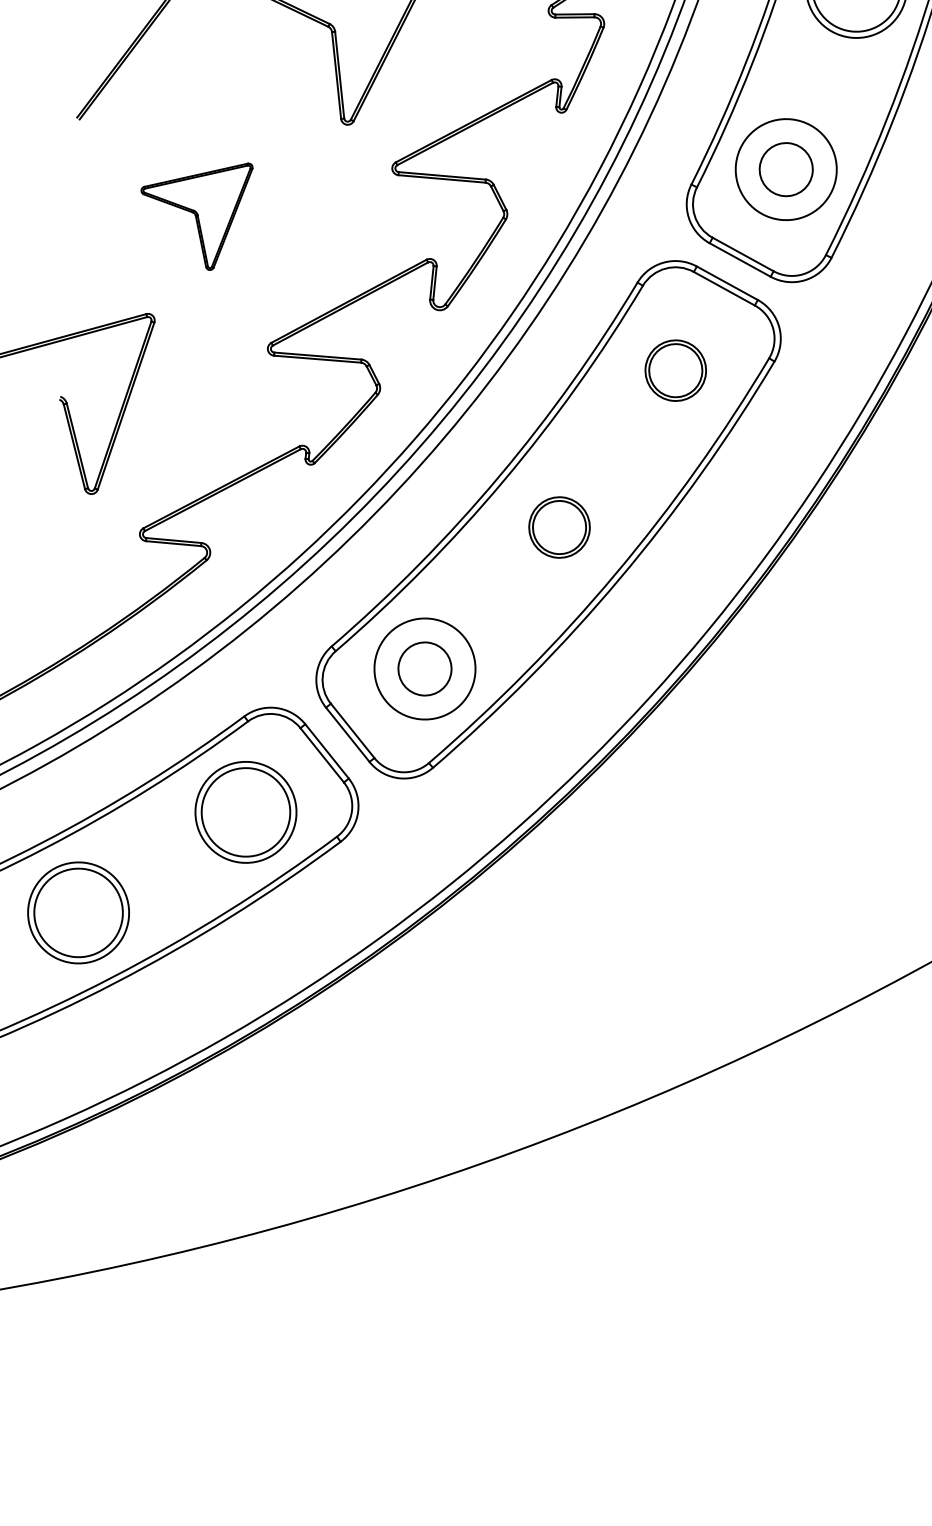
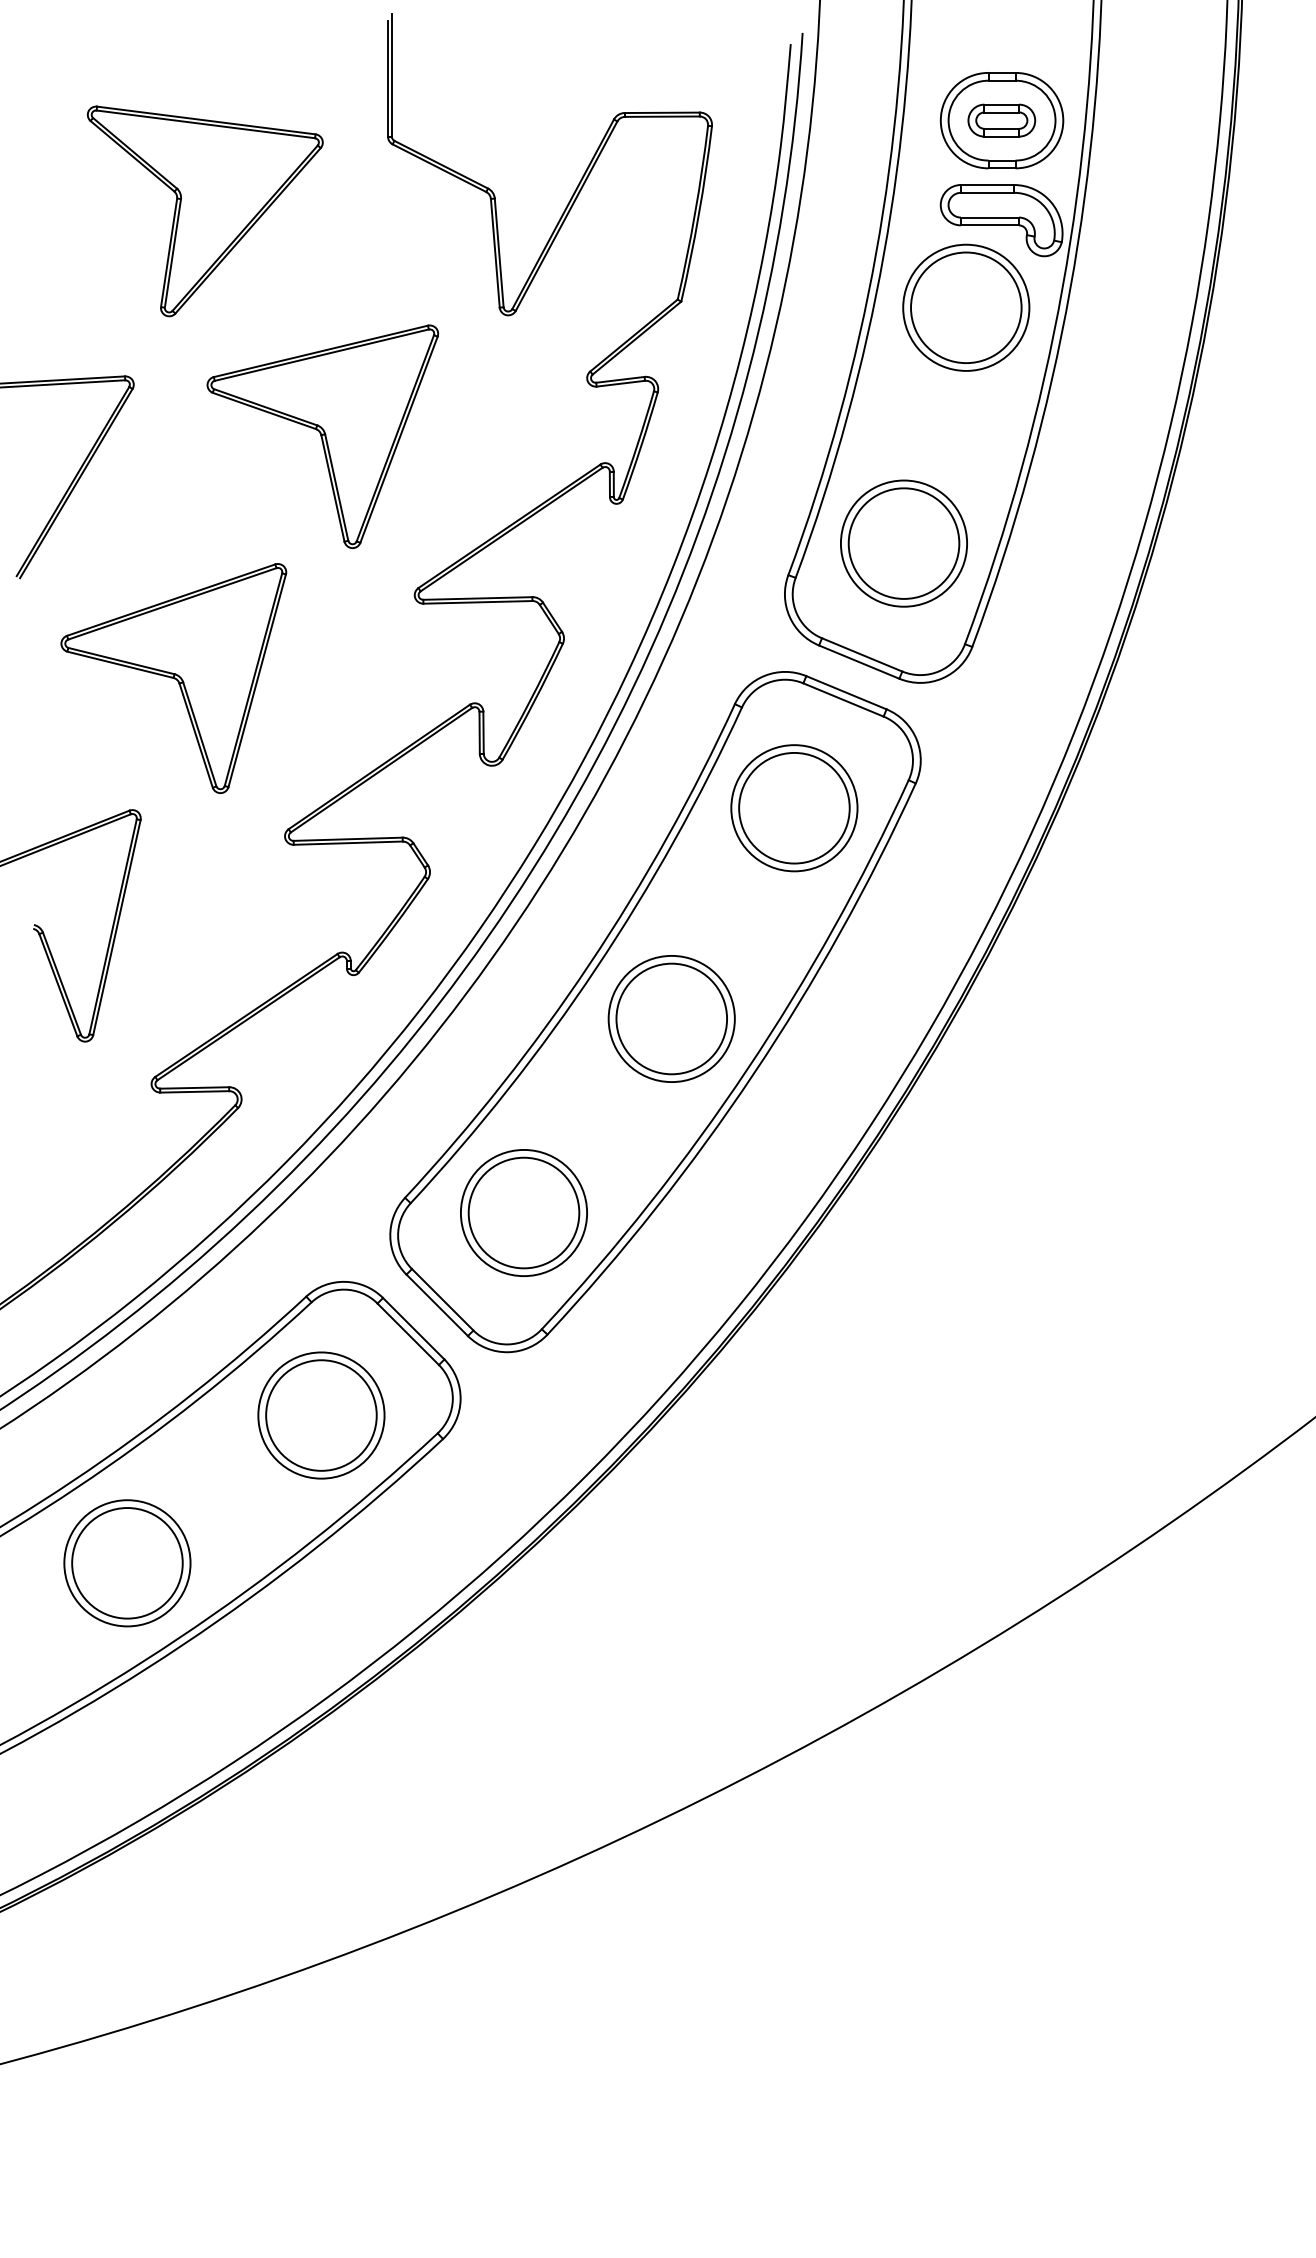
circle: (785, 169) -> (903, 543), size x1.67
part: (193, 212) -> (173, 678), size x1.67
part: (675, 370) -> (794, 808), size x1.67
part: (559, 527) -> (671, 1018), size x1.67
circle: (424, 668) -> (523, 1212), size x1.67

